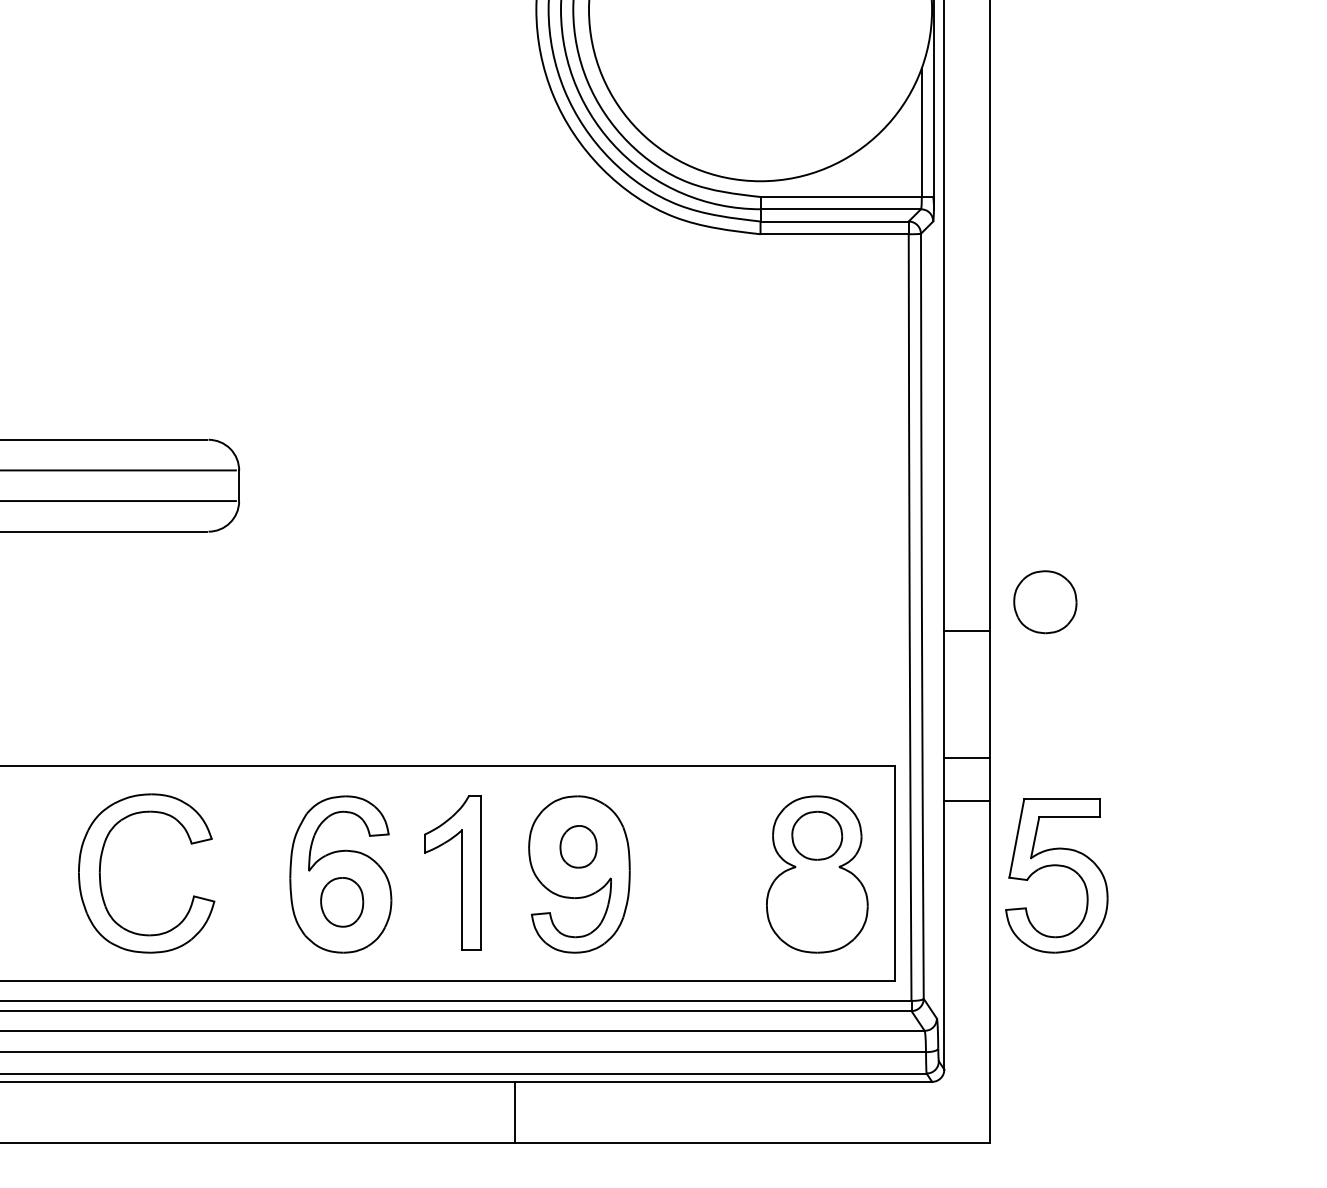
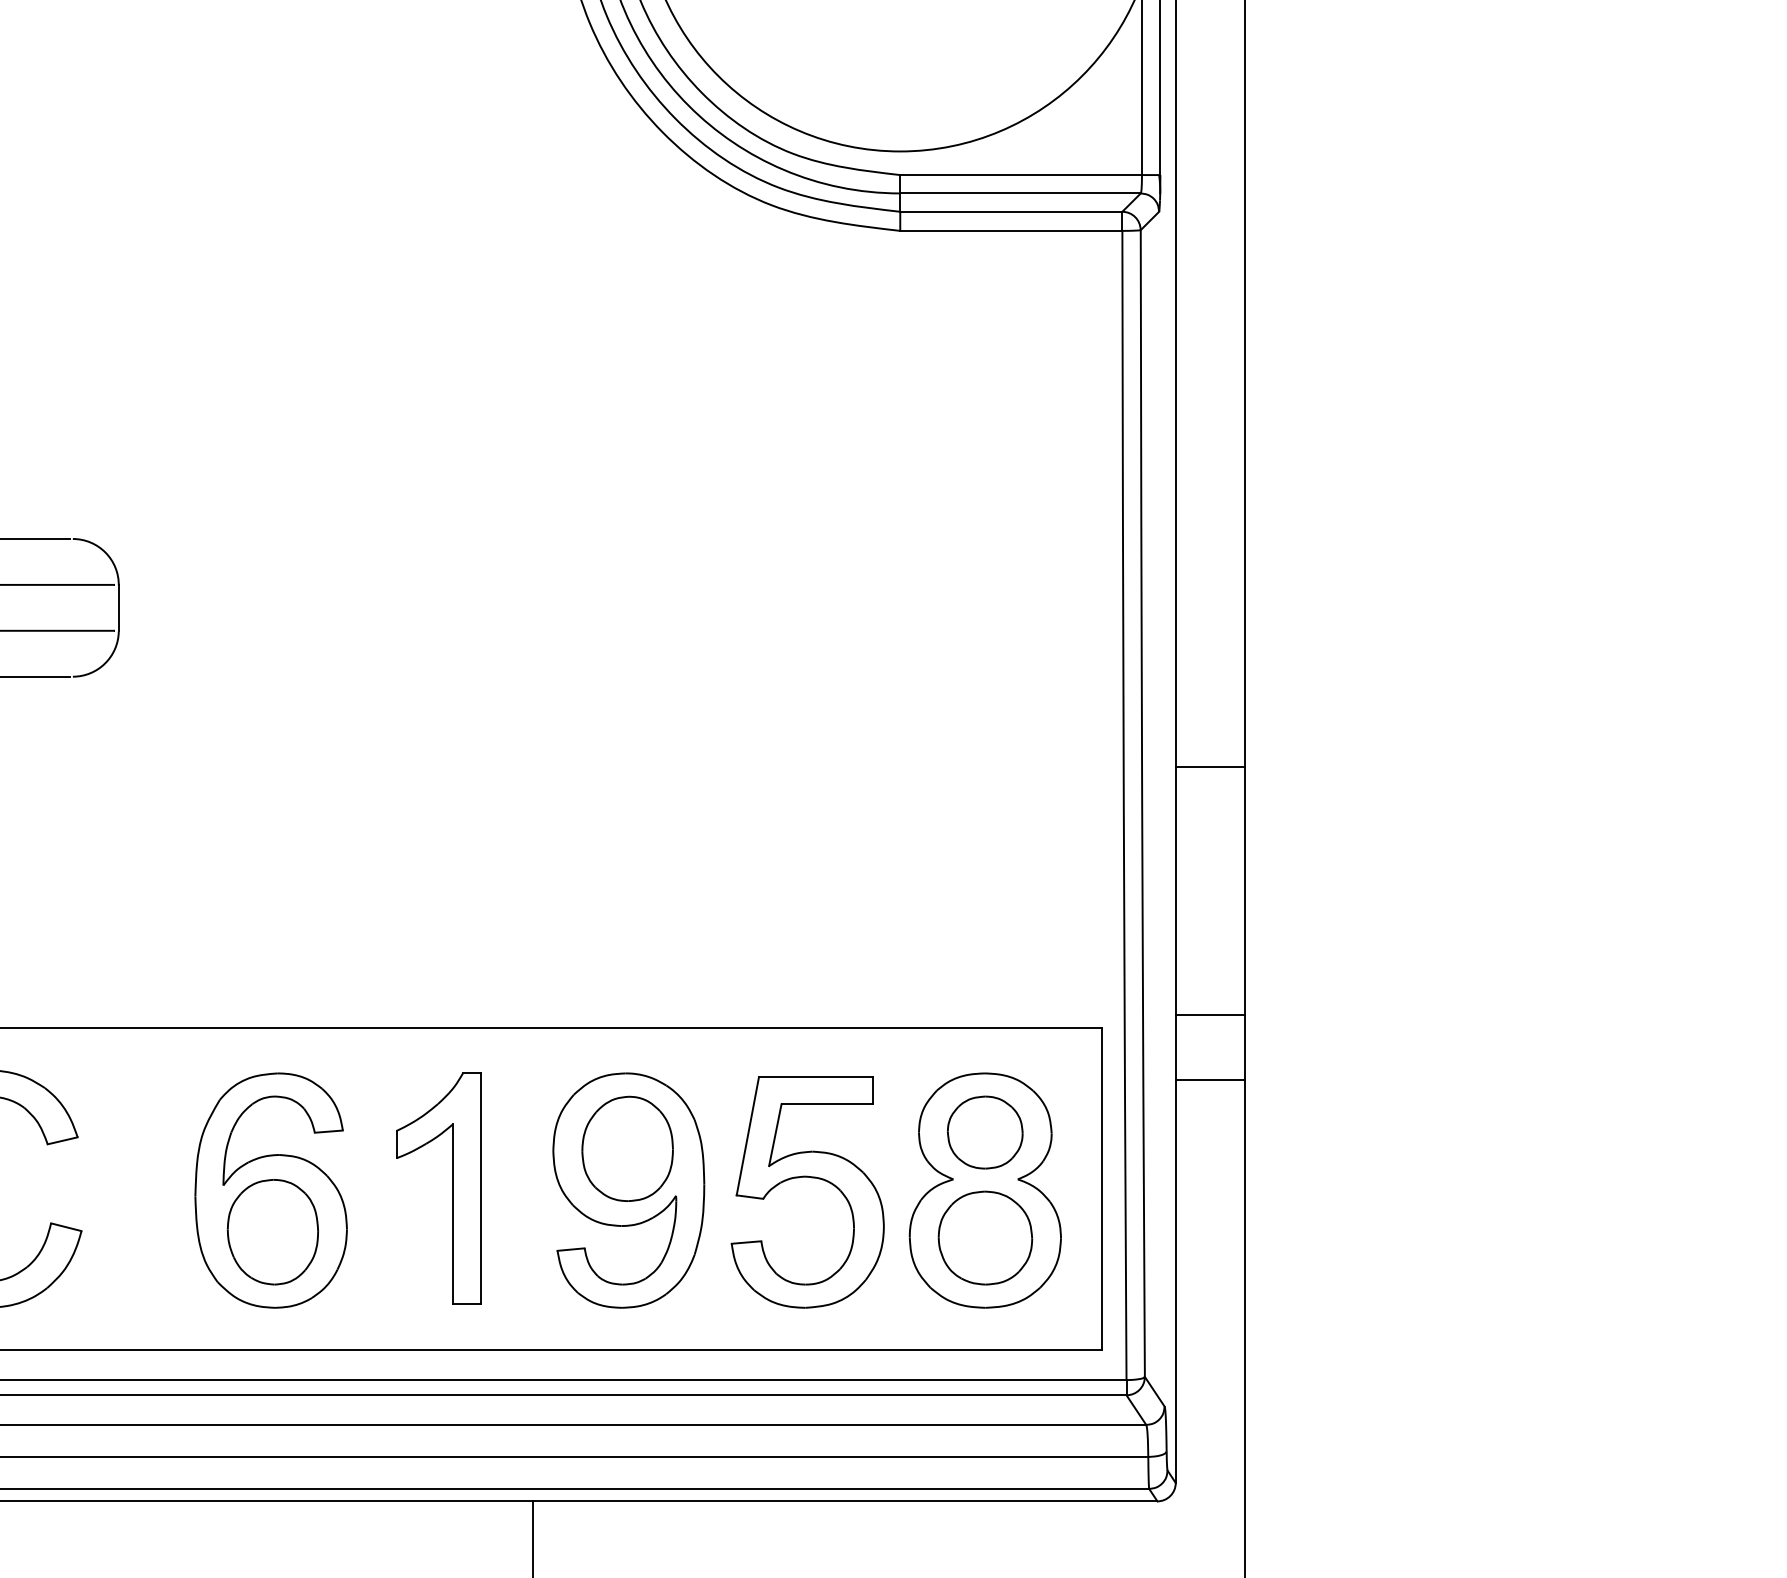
part: (1045, 602) -> (985, 1238), moved
line: (967, 630) -> (1210, 766), moved
part: (578, 846) -> (627, 1148), size x1.67
part: (1056, 866) -> (807, 1178), moved
part: (342, 902) -> (273, 1232), size x1.43

